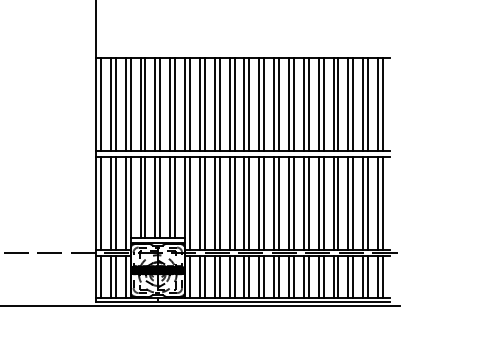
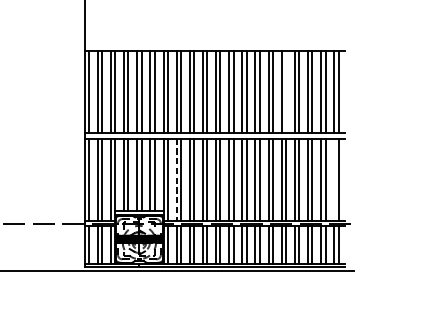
line: (323, 103) -> (285, 91), removed
line: (378, 202) -> (334, 179), removed
line: (199, 203) -> (176, 180), solid -> dashed

